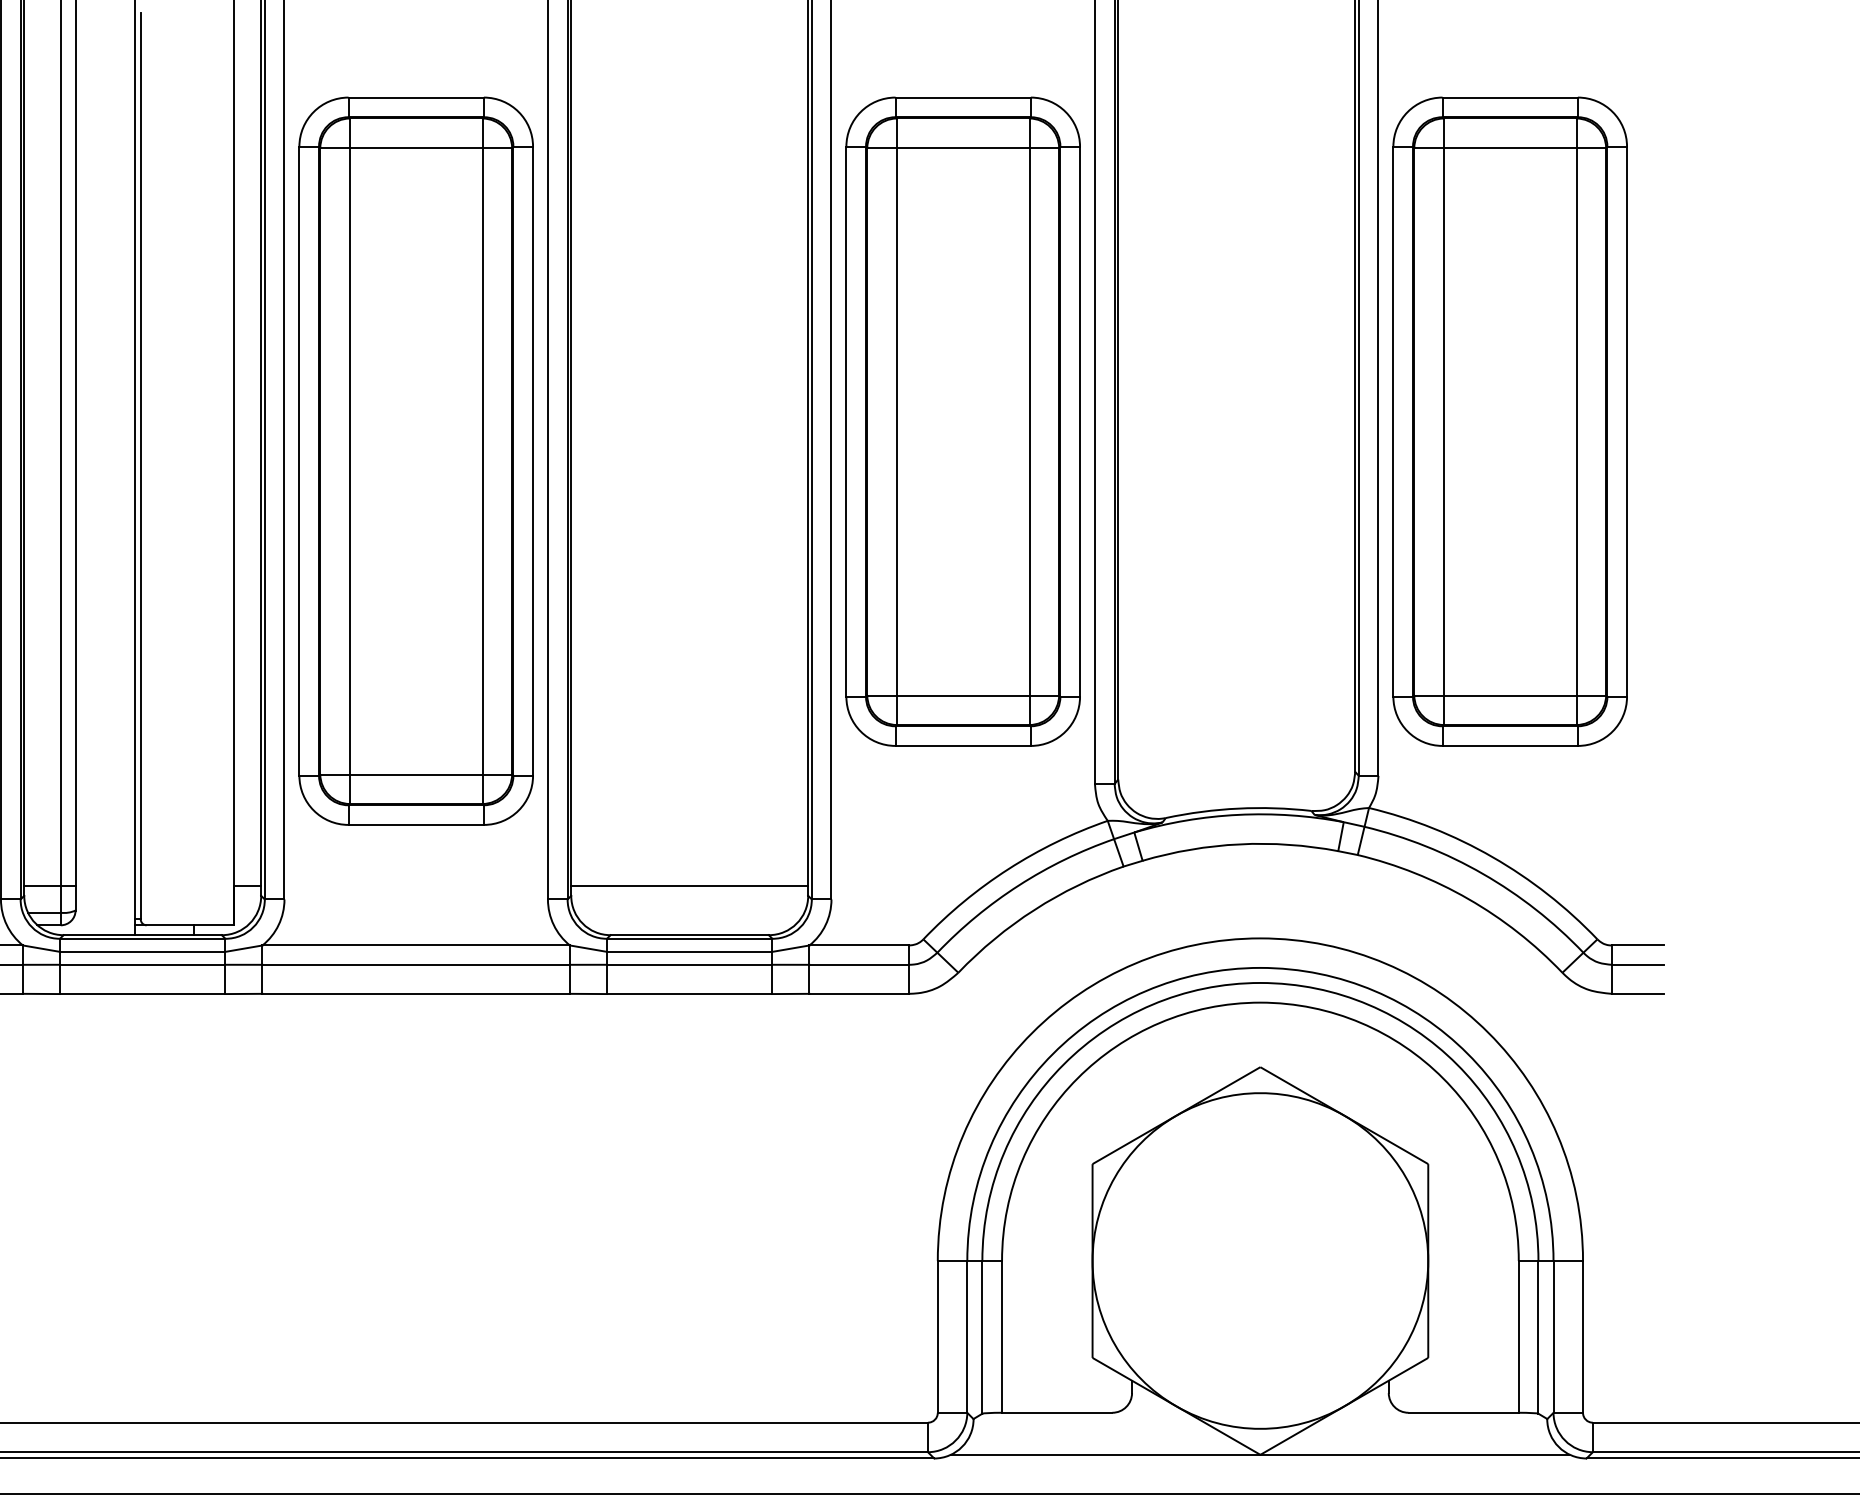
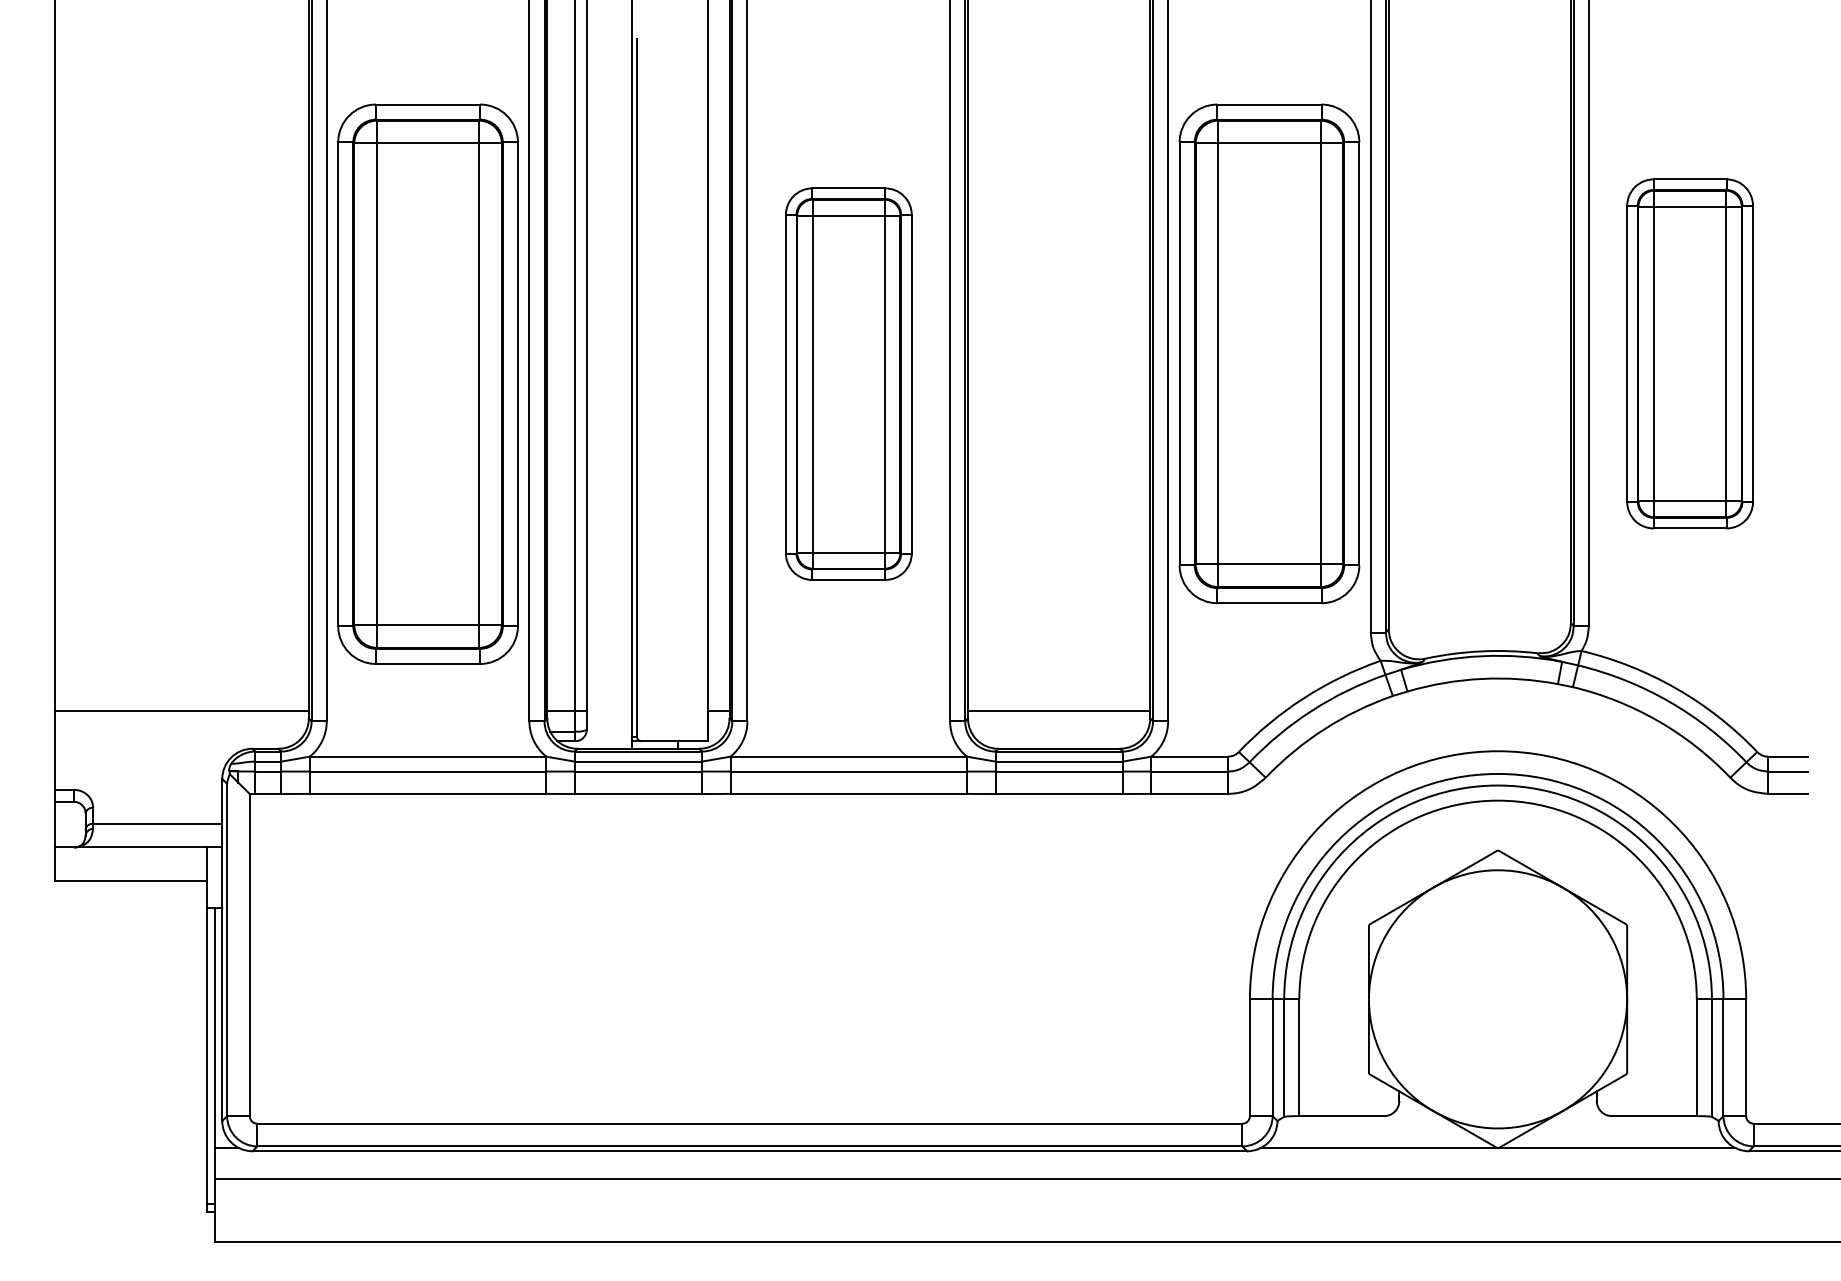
part: (1509, 421) -> (1689, 353), size x0.7
part: (415, 460) -> (848, 383), size x0.7

